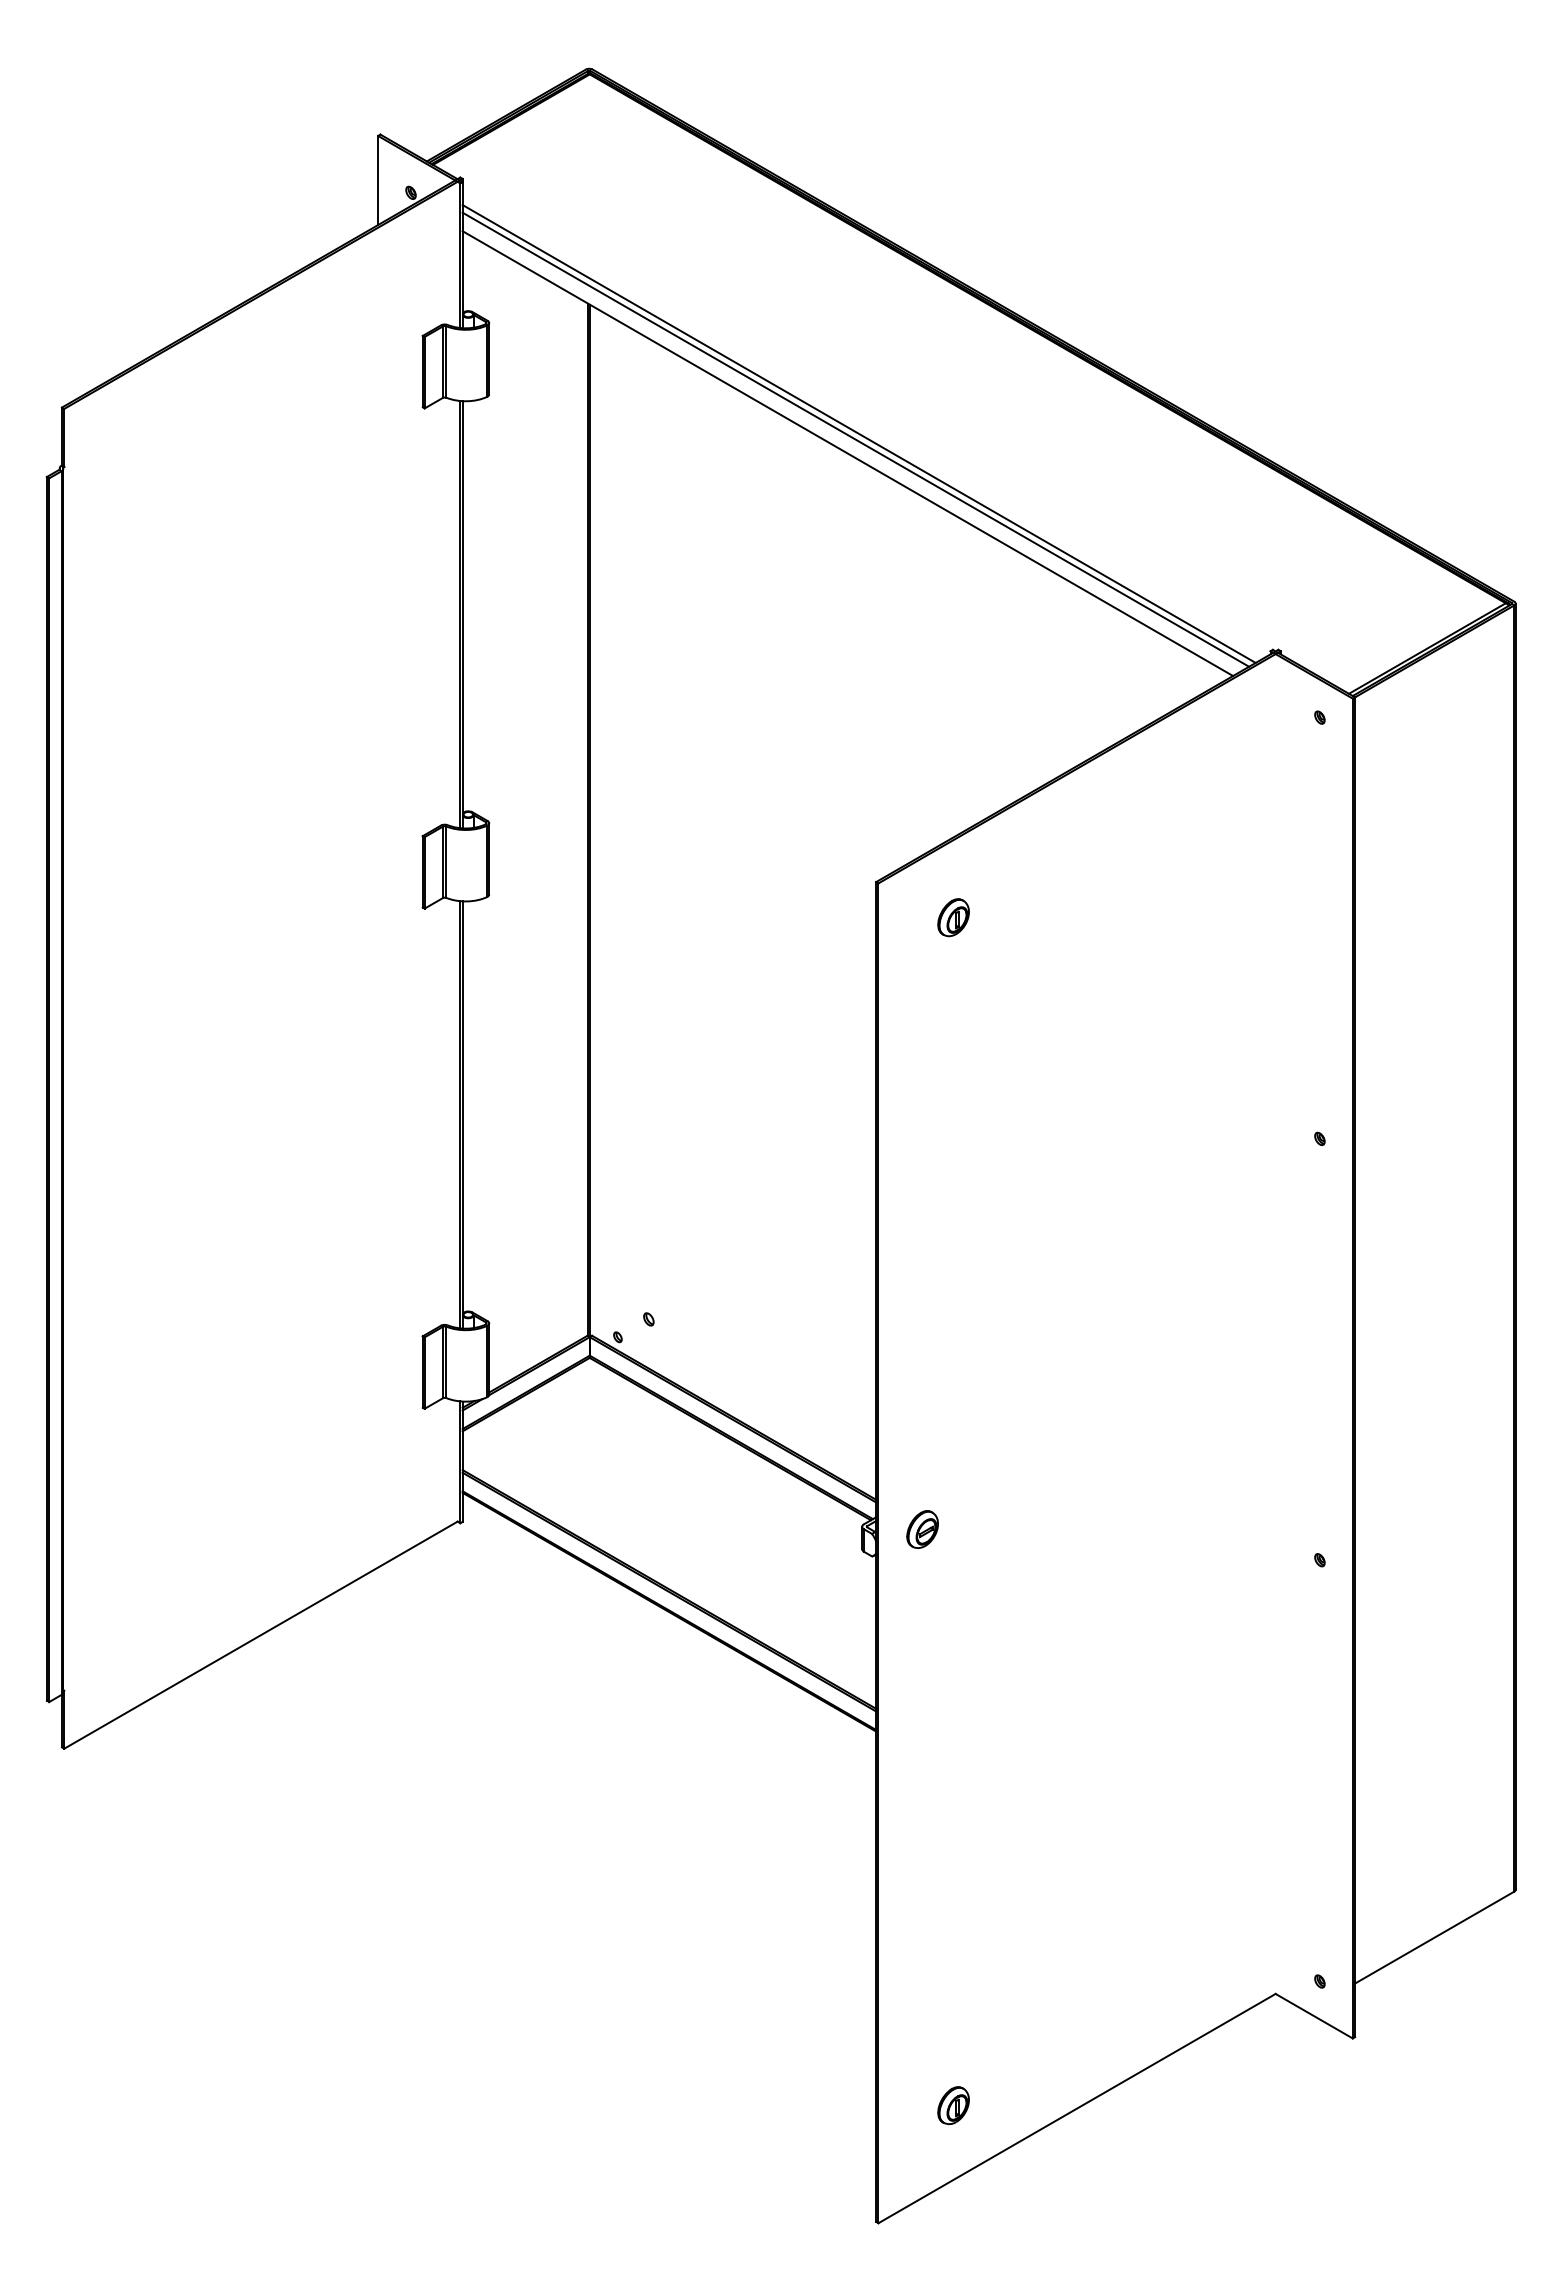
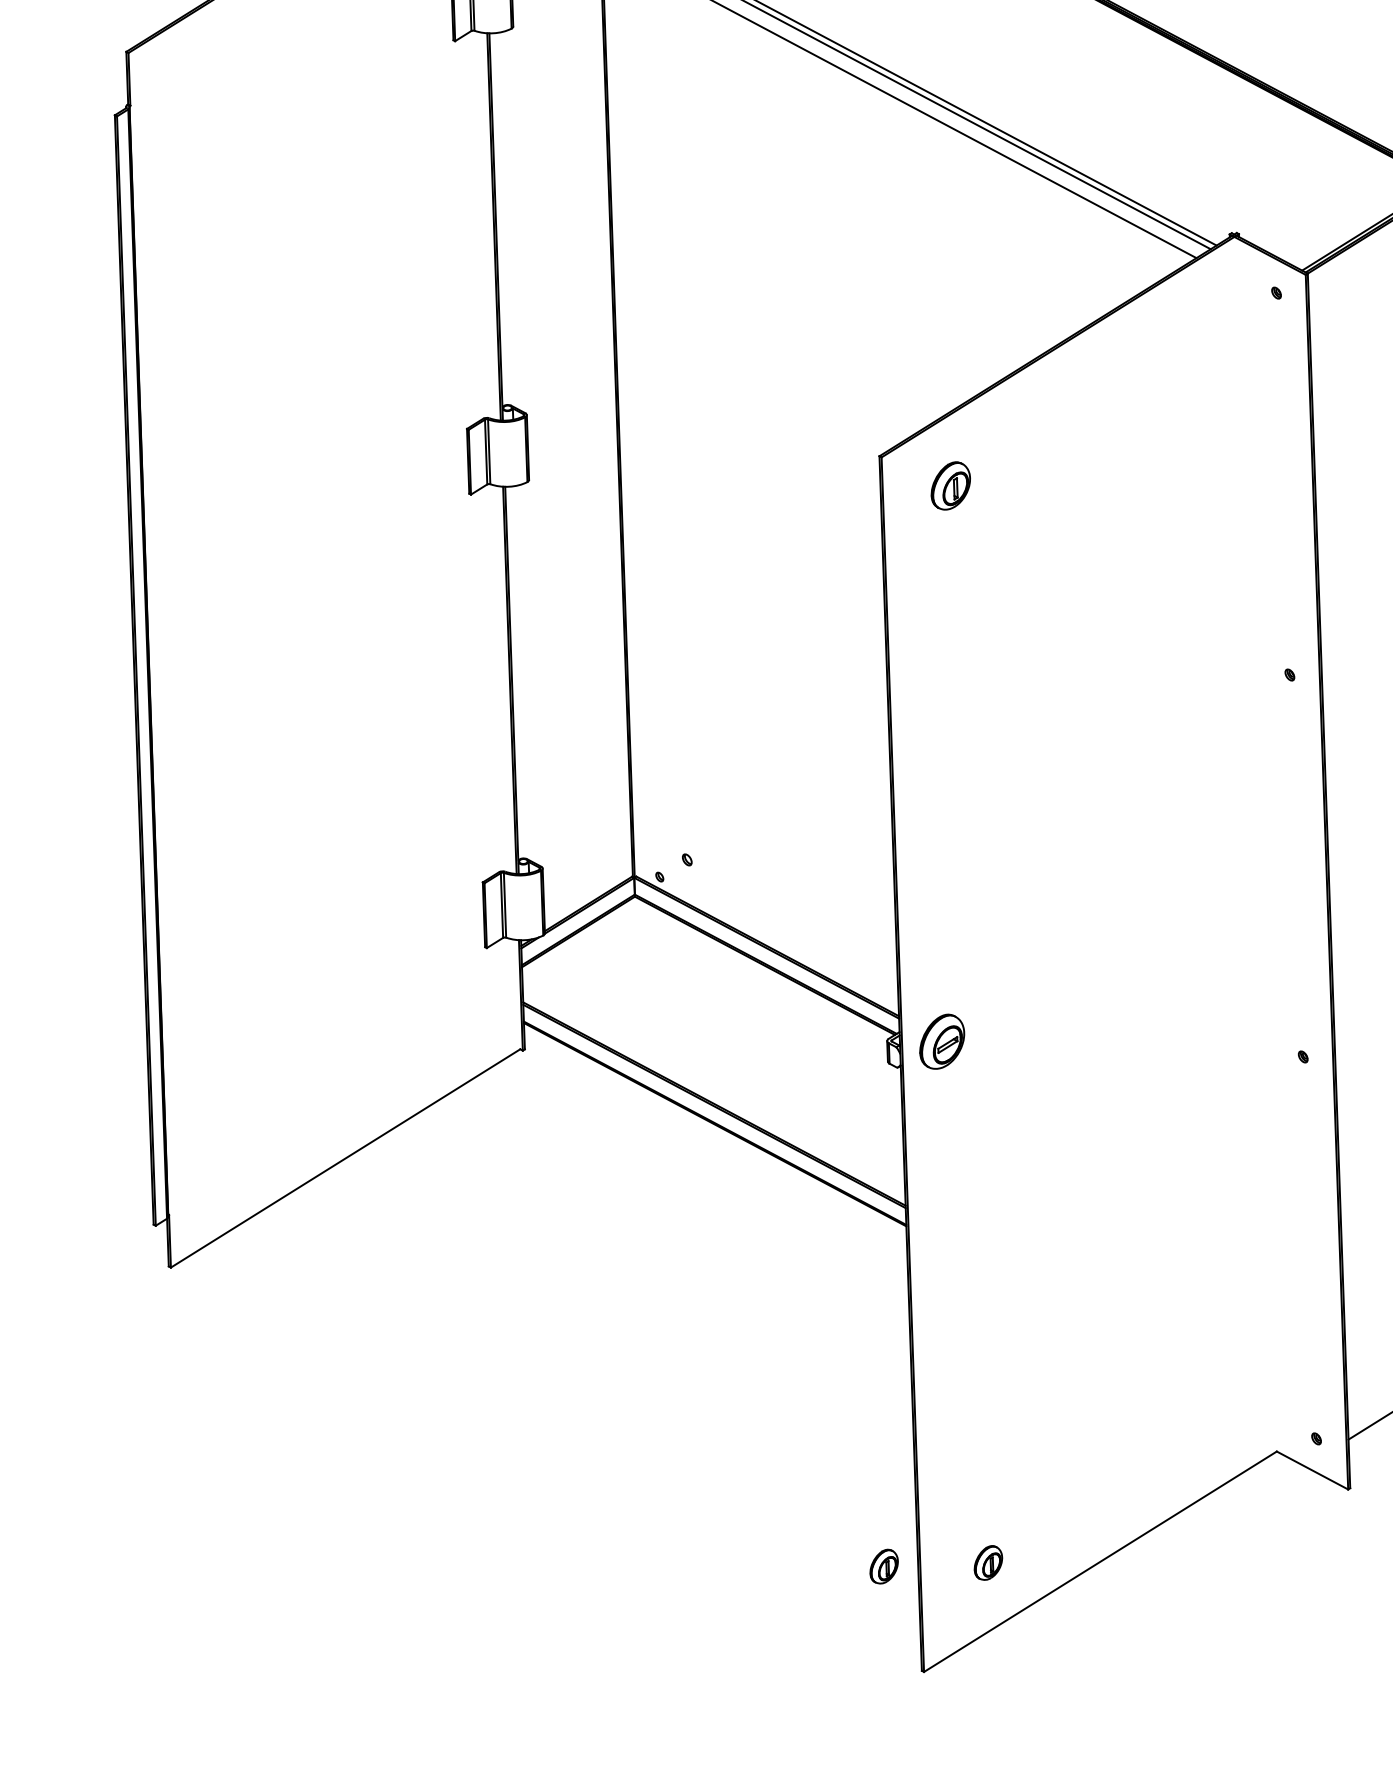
part: (953, 917) -> (950, 485), size x1.4
part: (922, 1529) -> (941, 1041), size x1.6
part: (838, 2105) -> (884, 1566), added

